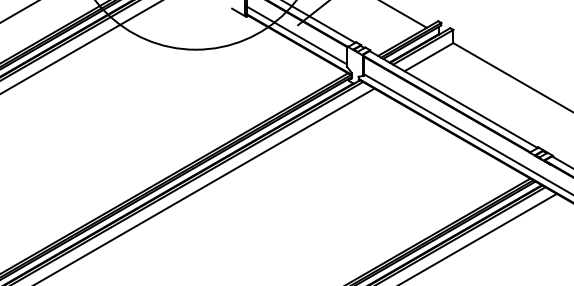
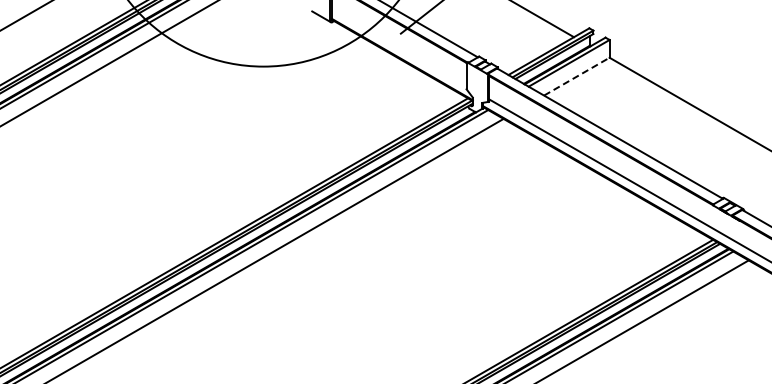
line: (296, 35) -> (398, 47), removed
line: (428, 57) -> (576, 76), solid -> dashed

